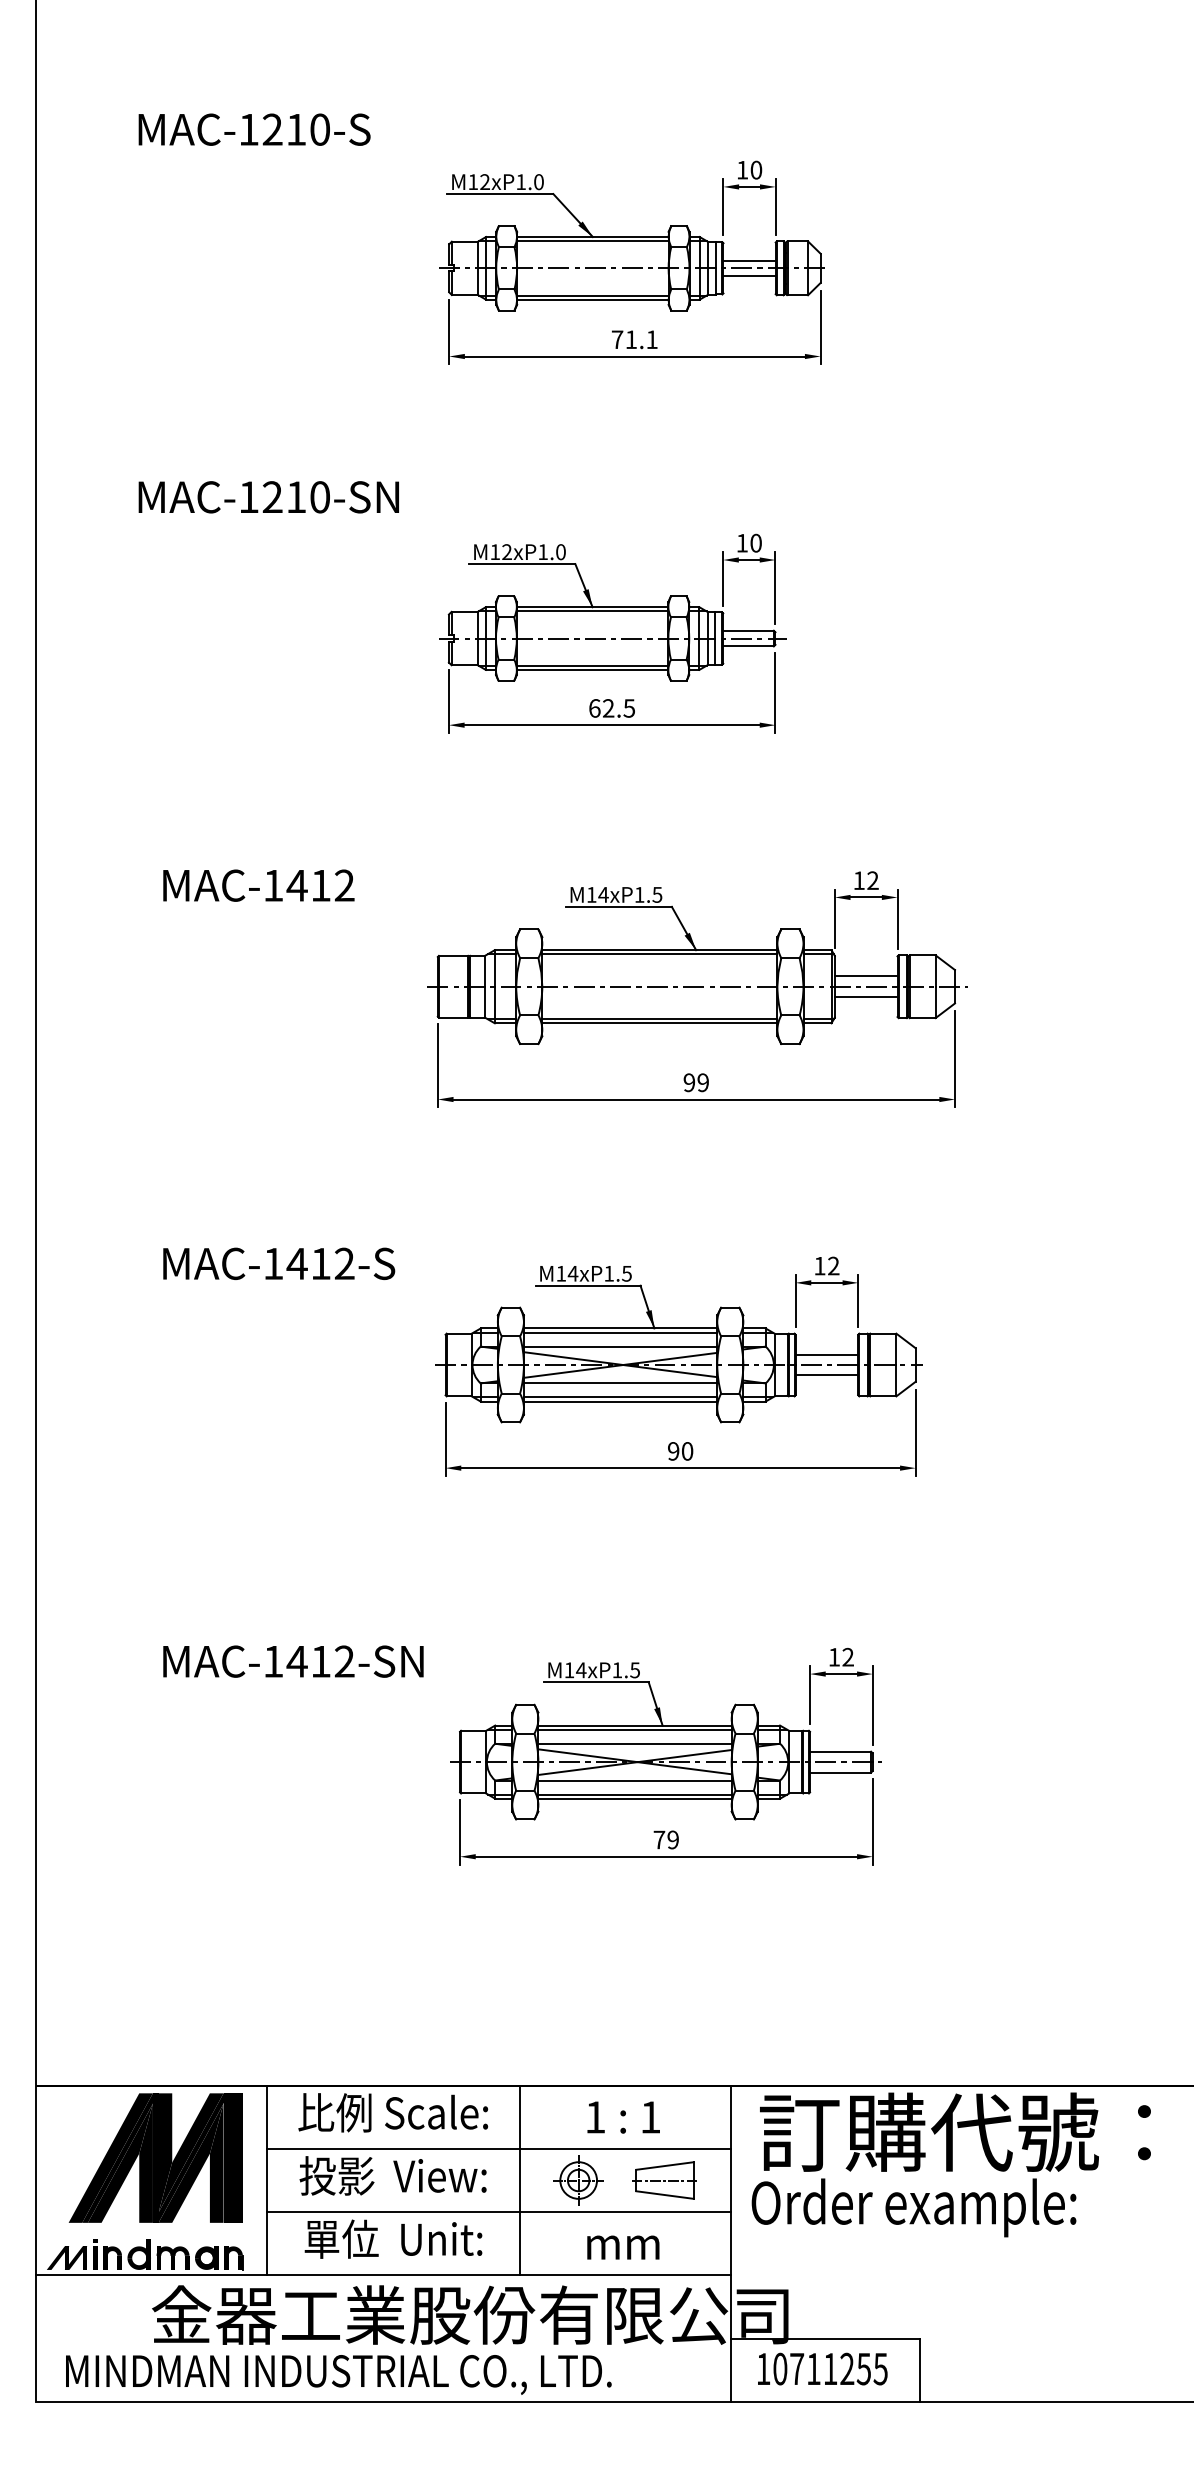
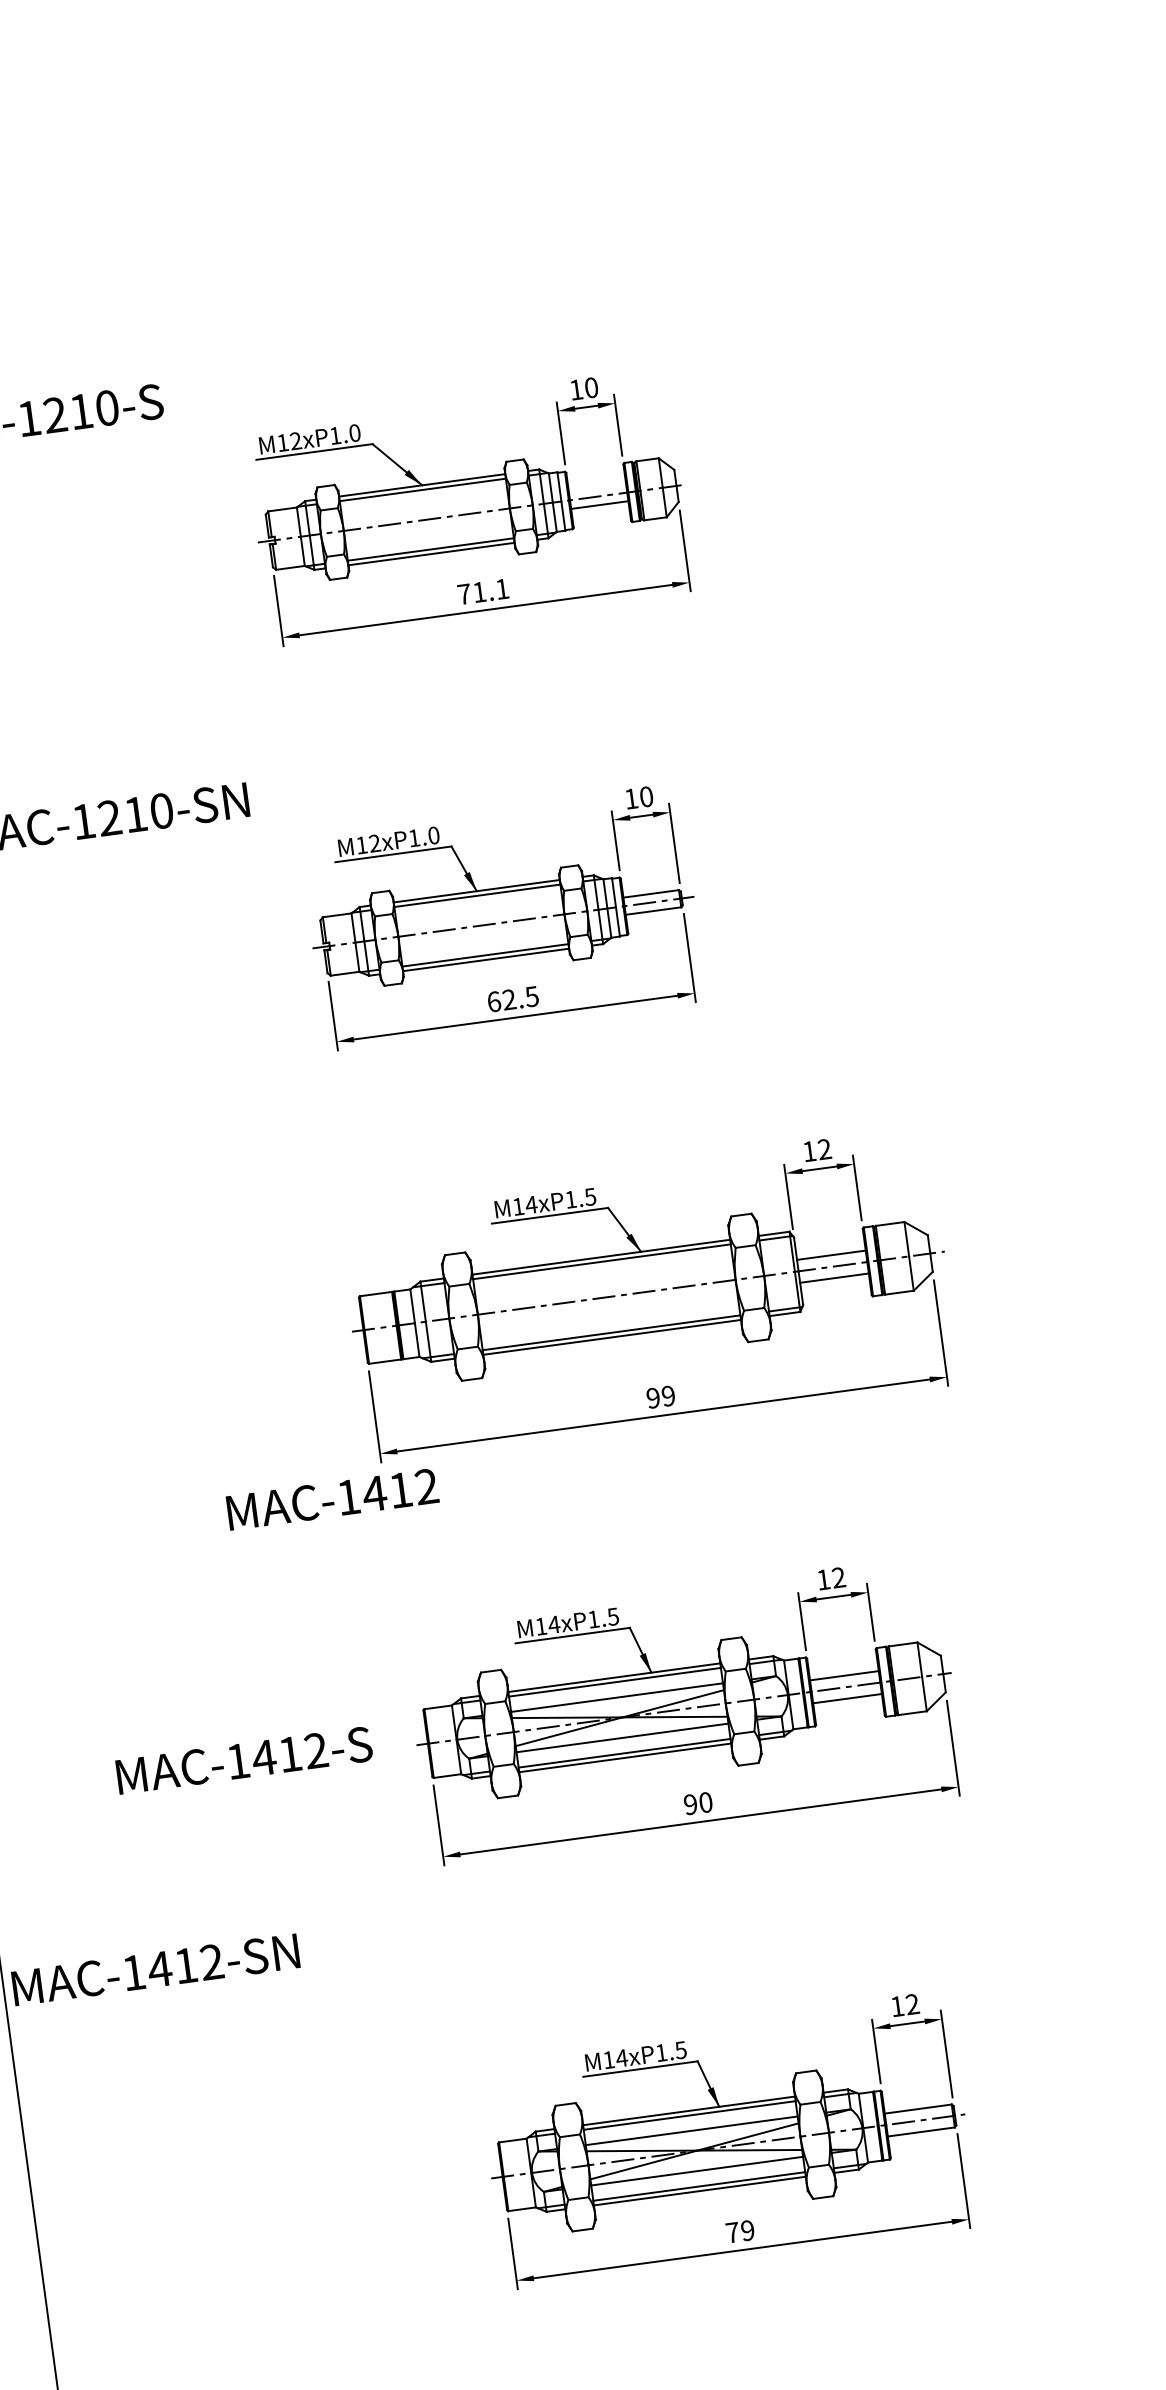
line: (749, 260) -> (597, 487), removed
text: (258, 885) -> (332, 1499), moved
text: (279, 1263) -> (244, 1760), moved
text: (293, 1661) -> (155, 1969), moved

